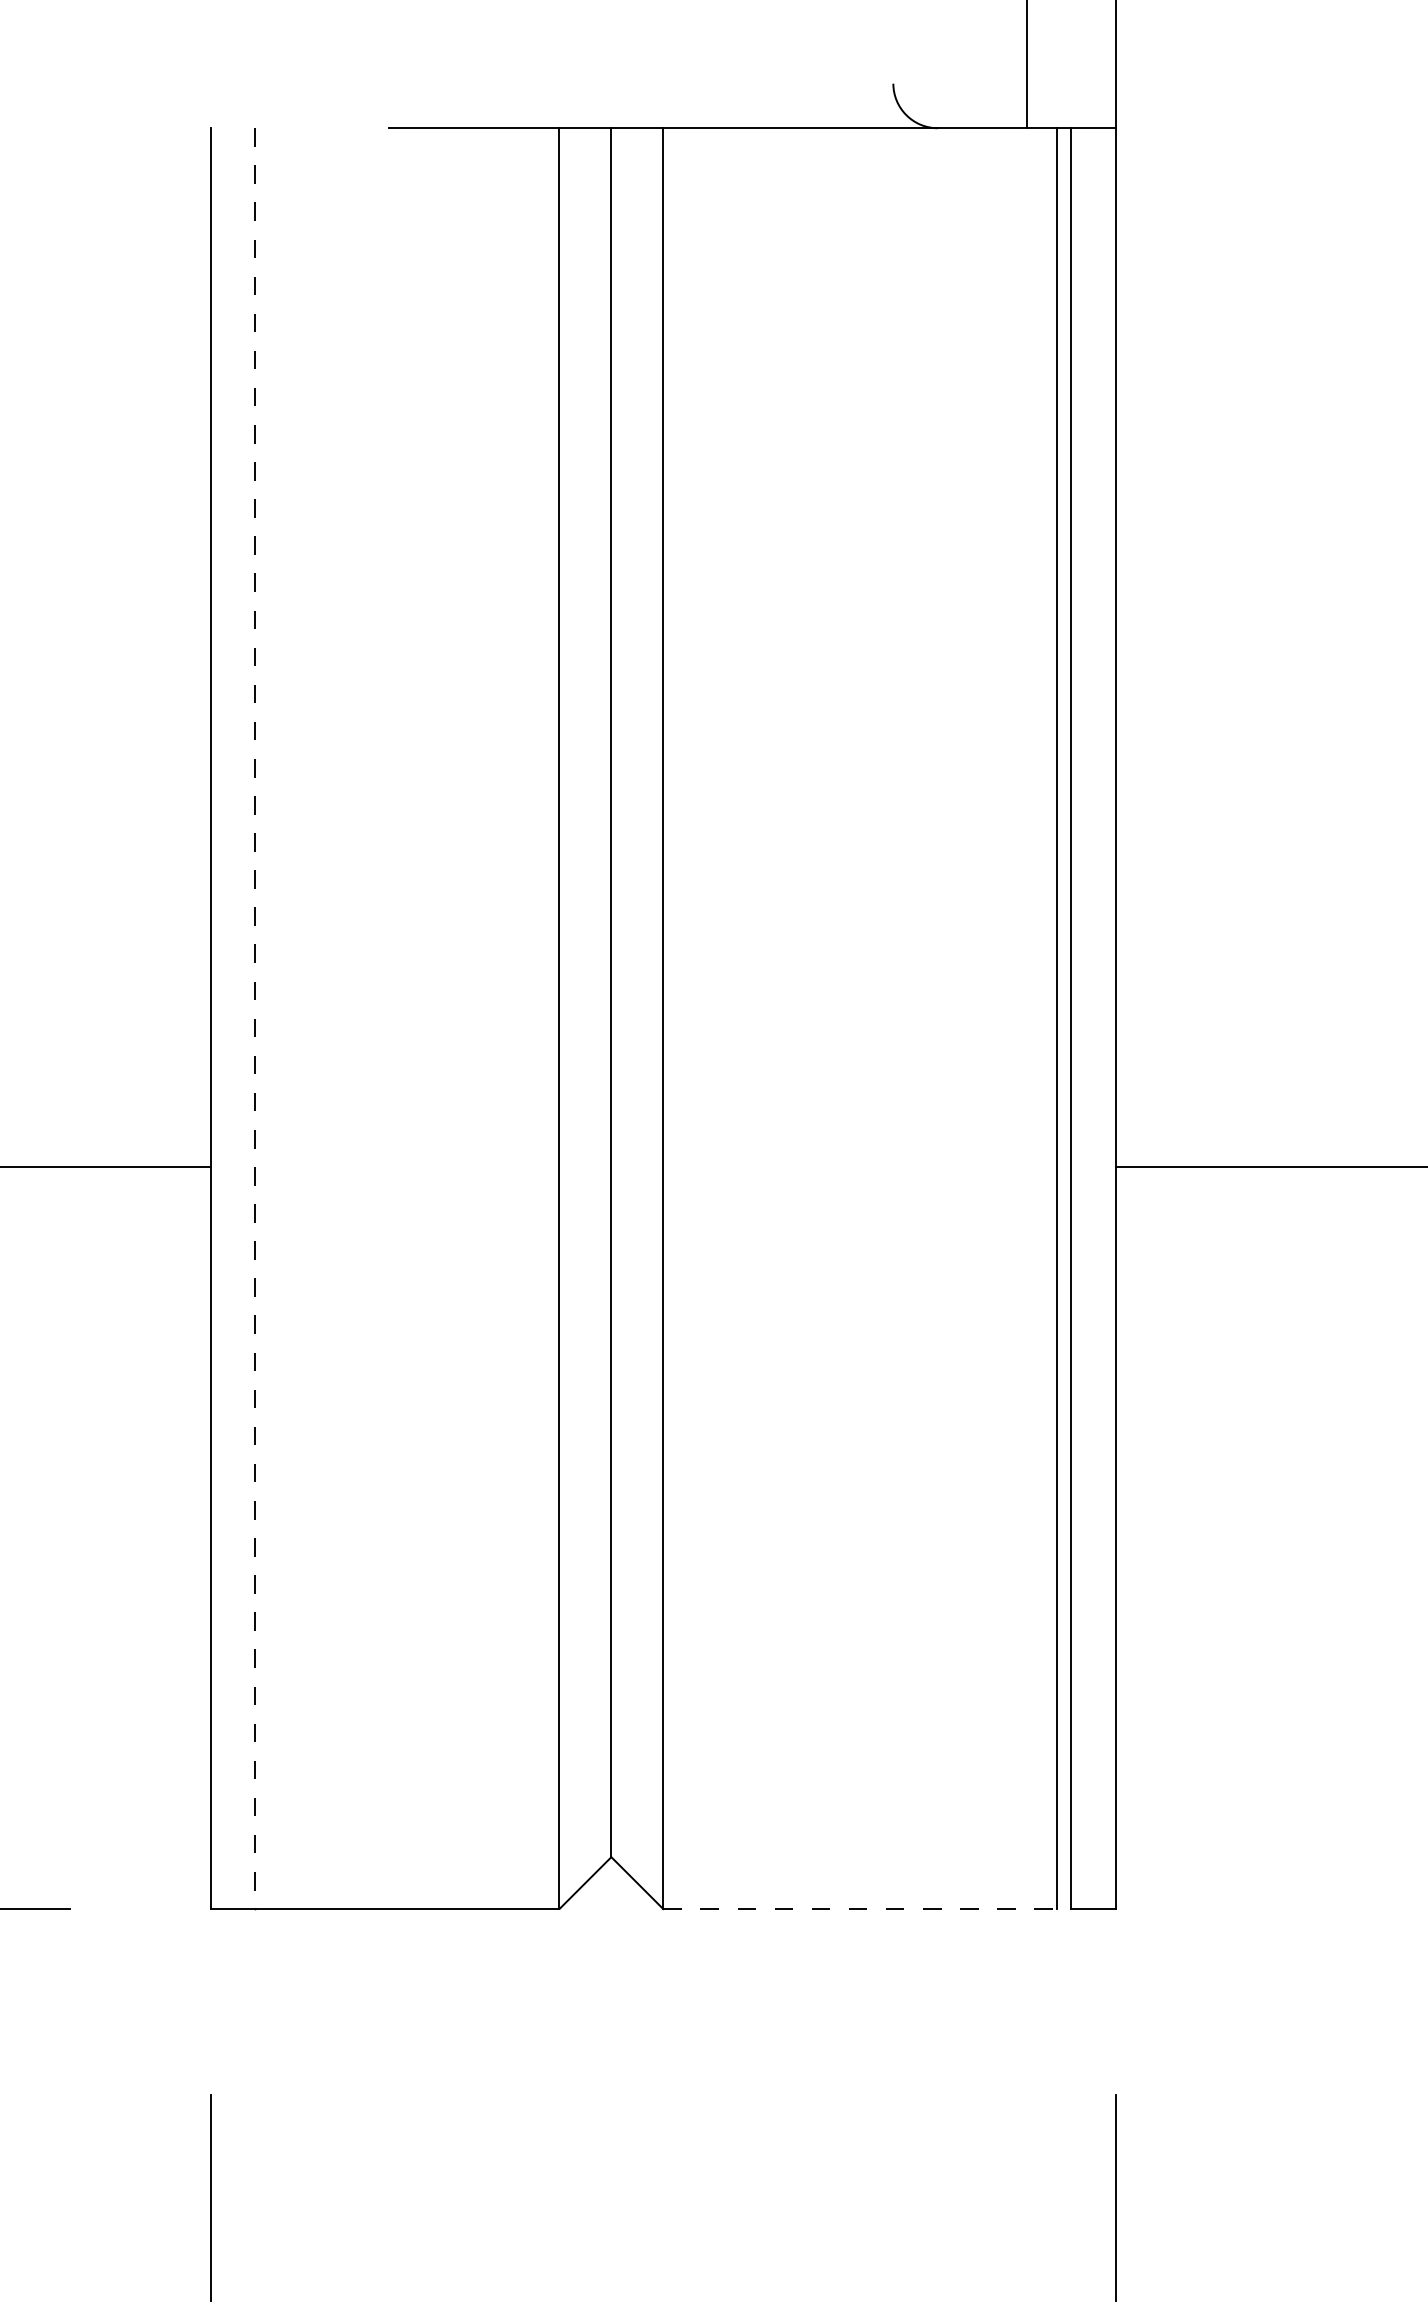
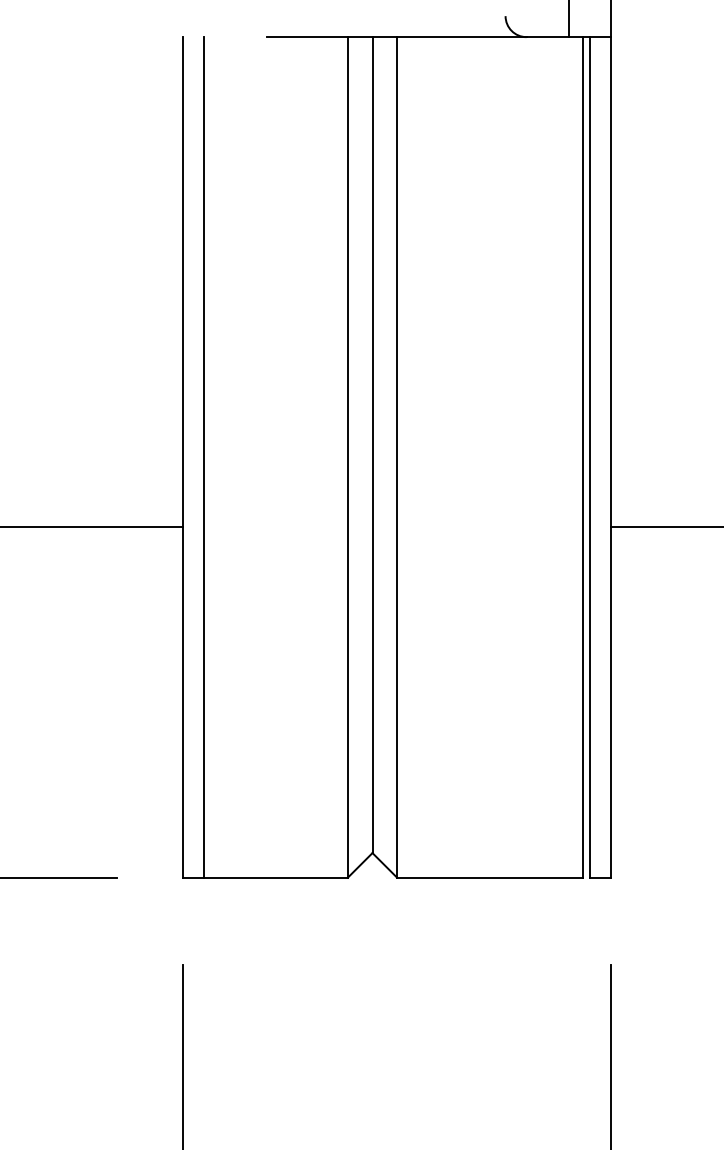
line: (255, 1018) -> (204, 457), dashed -> solid
line: (859, 1908) -> (489, 877), dashed -> solid

